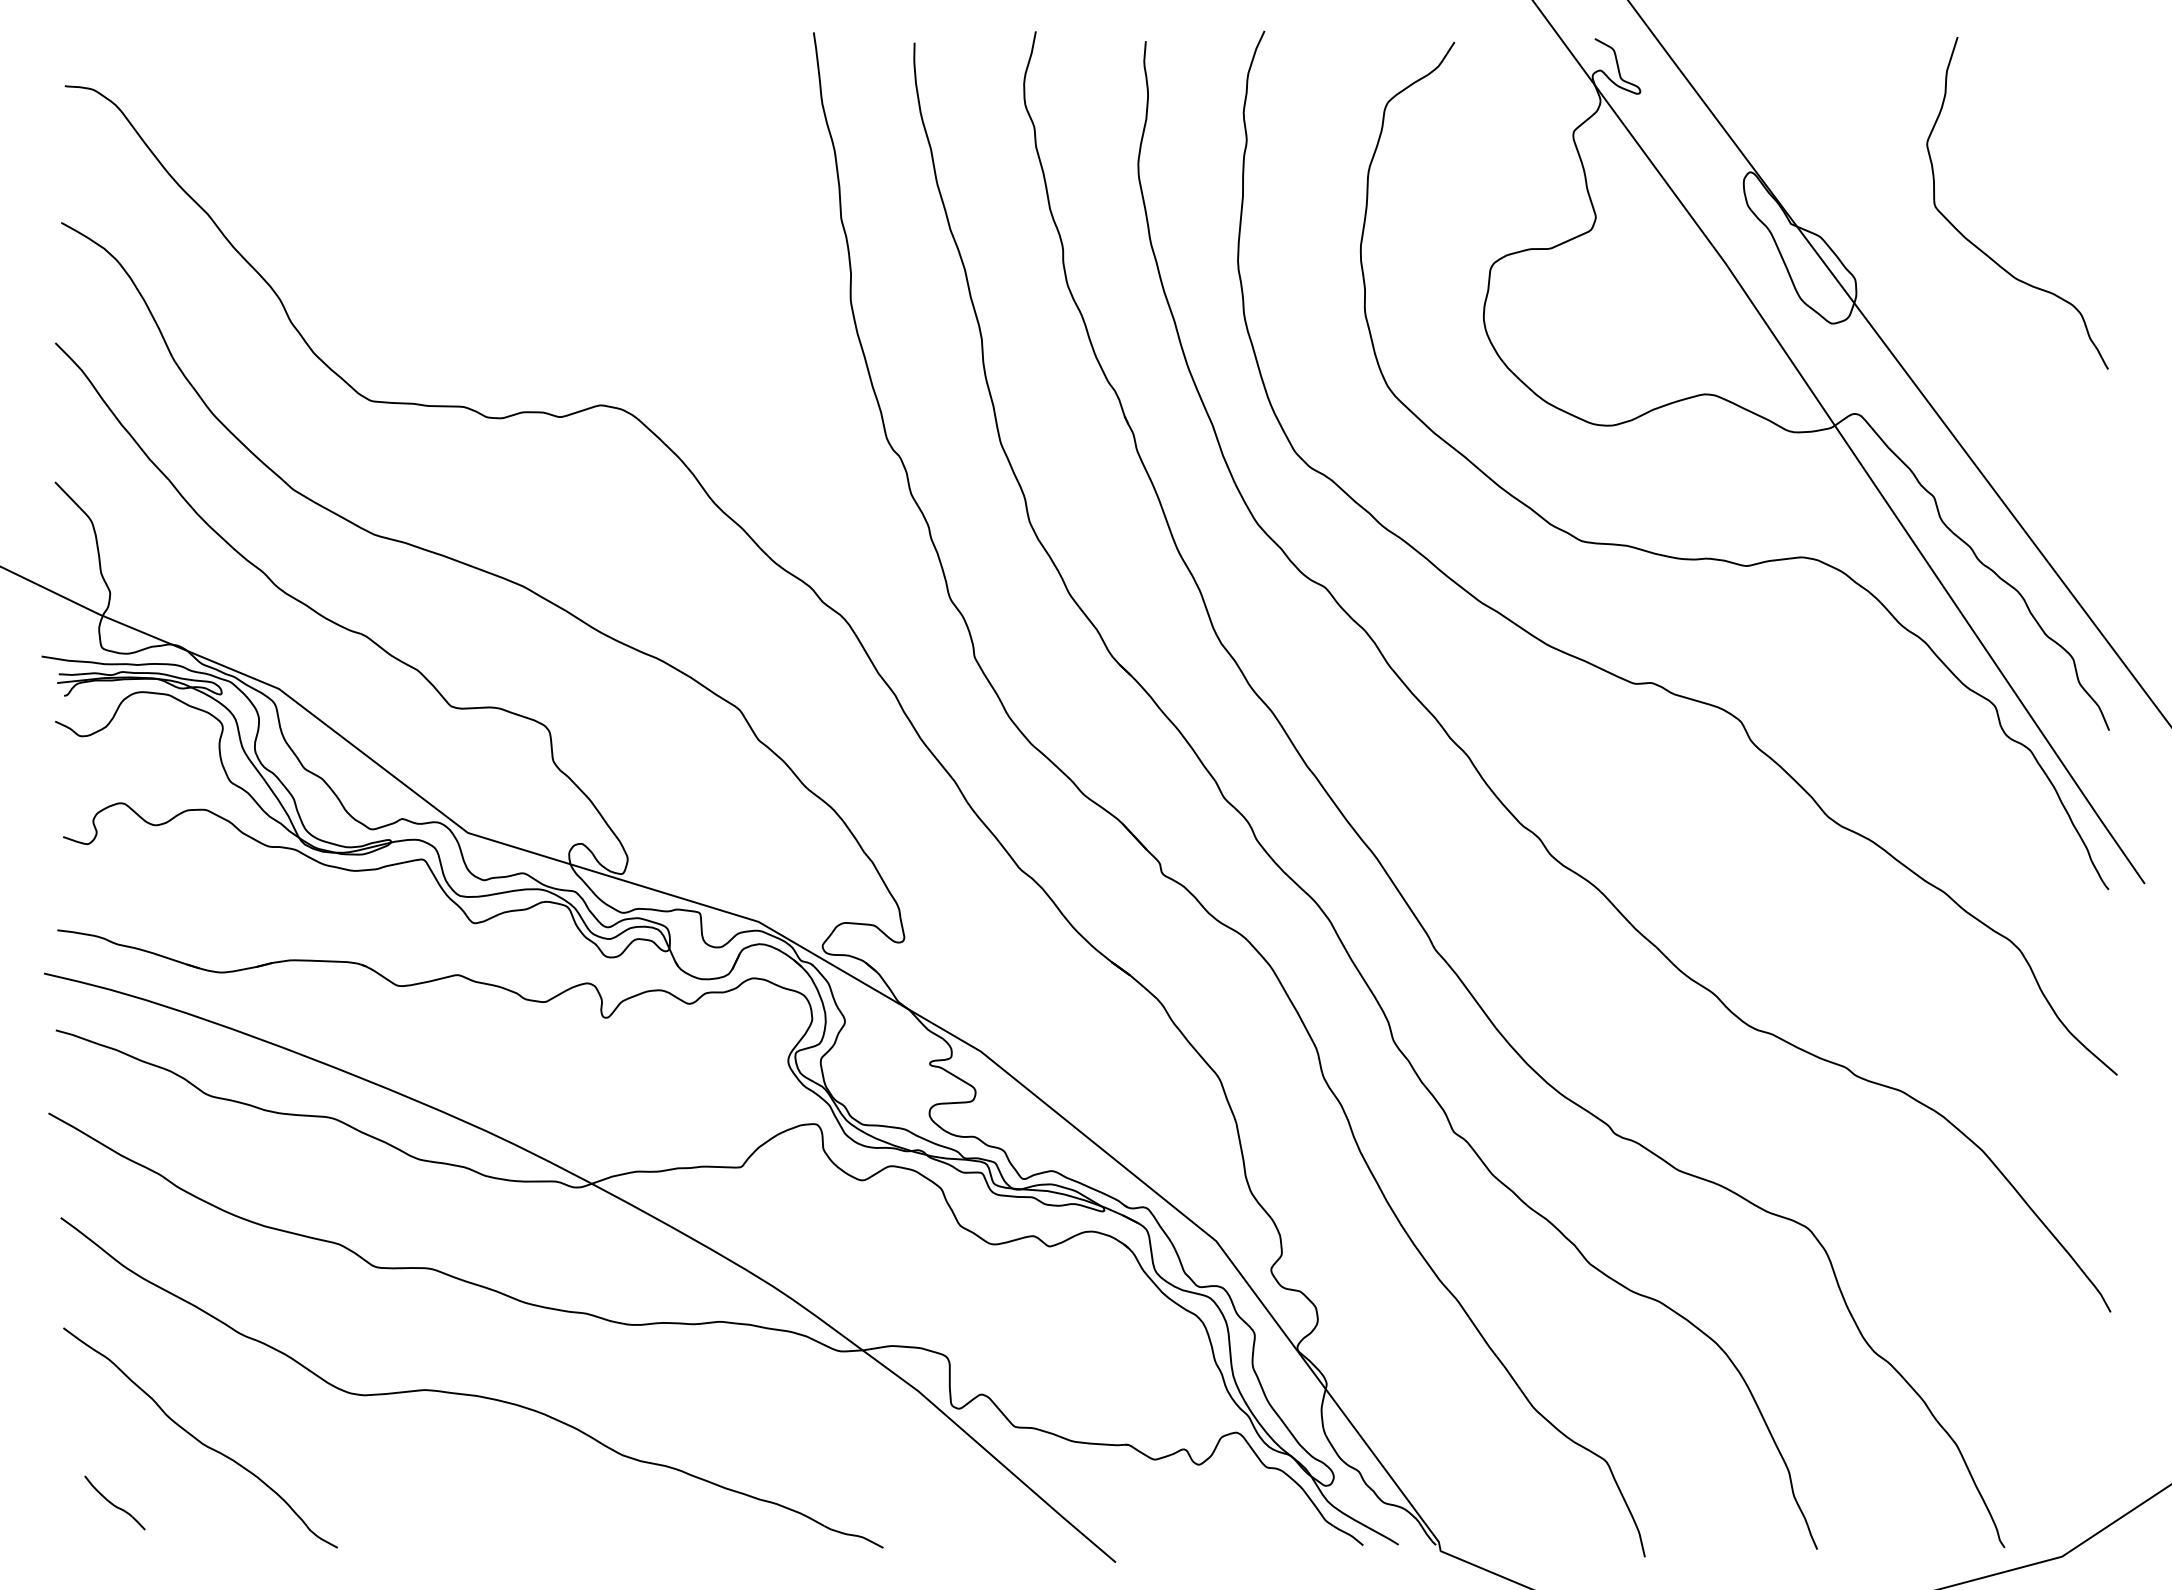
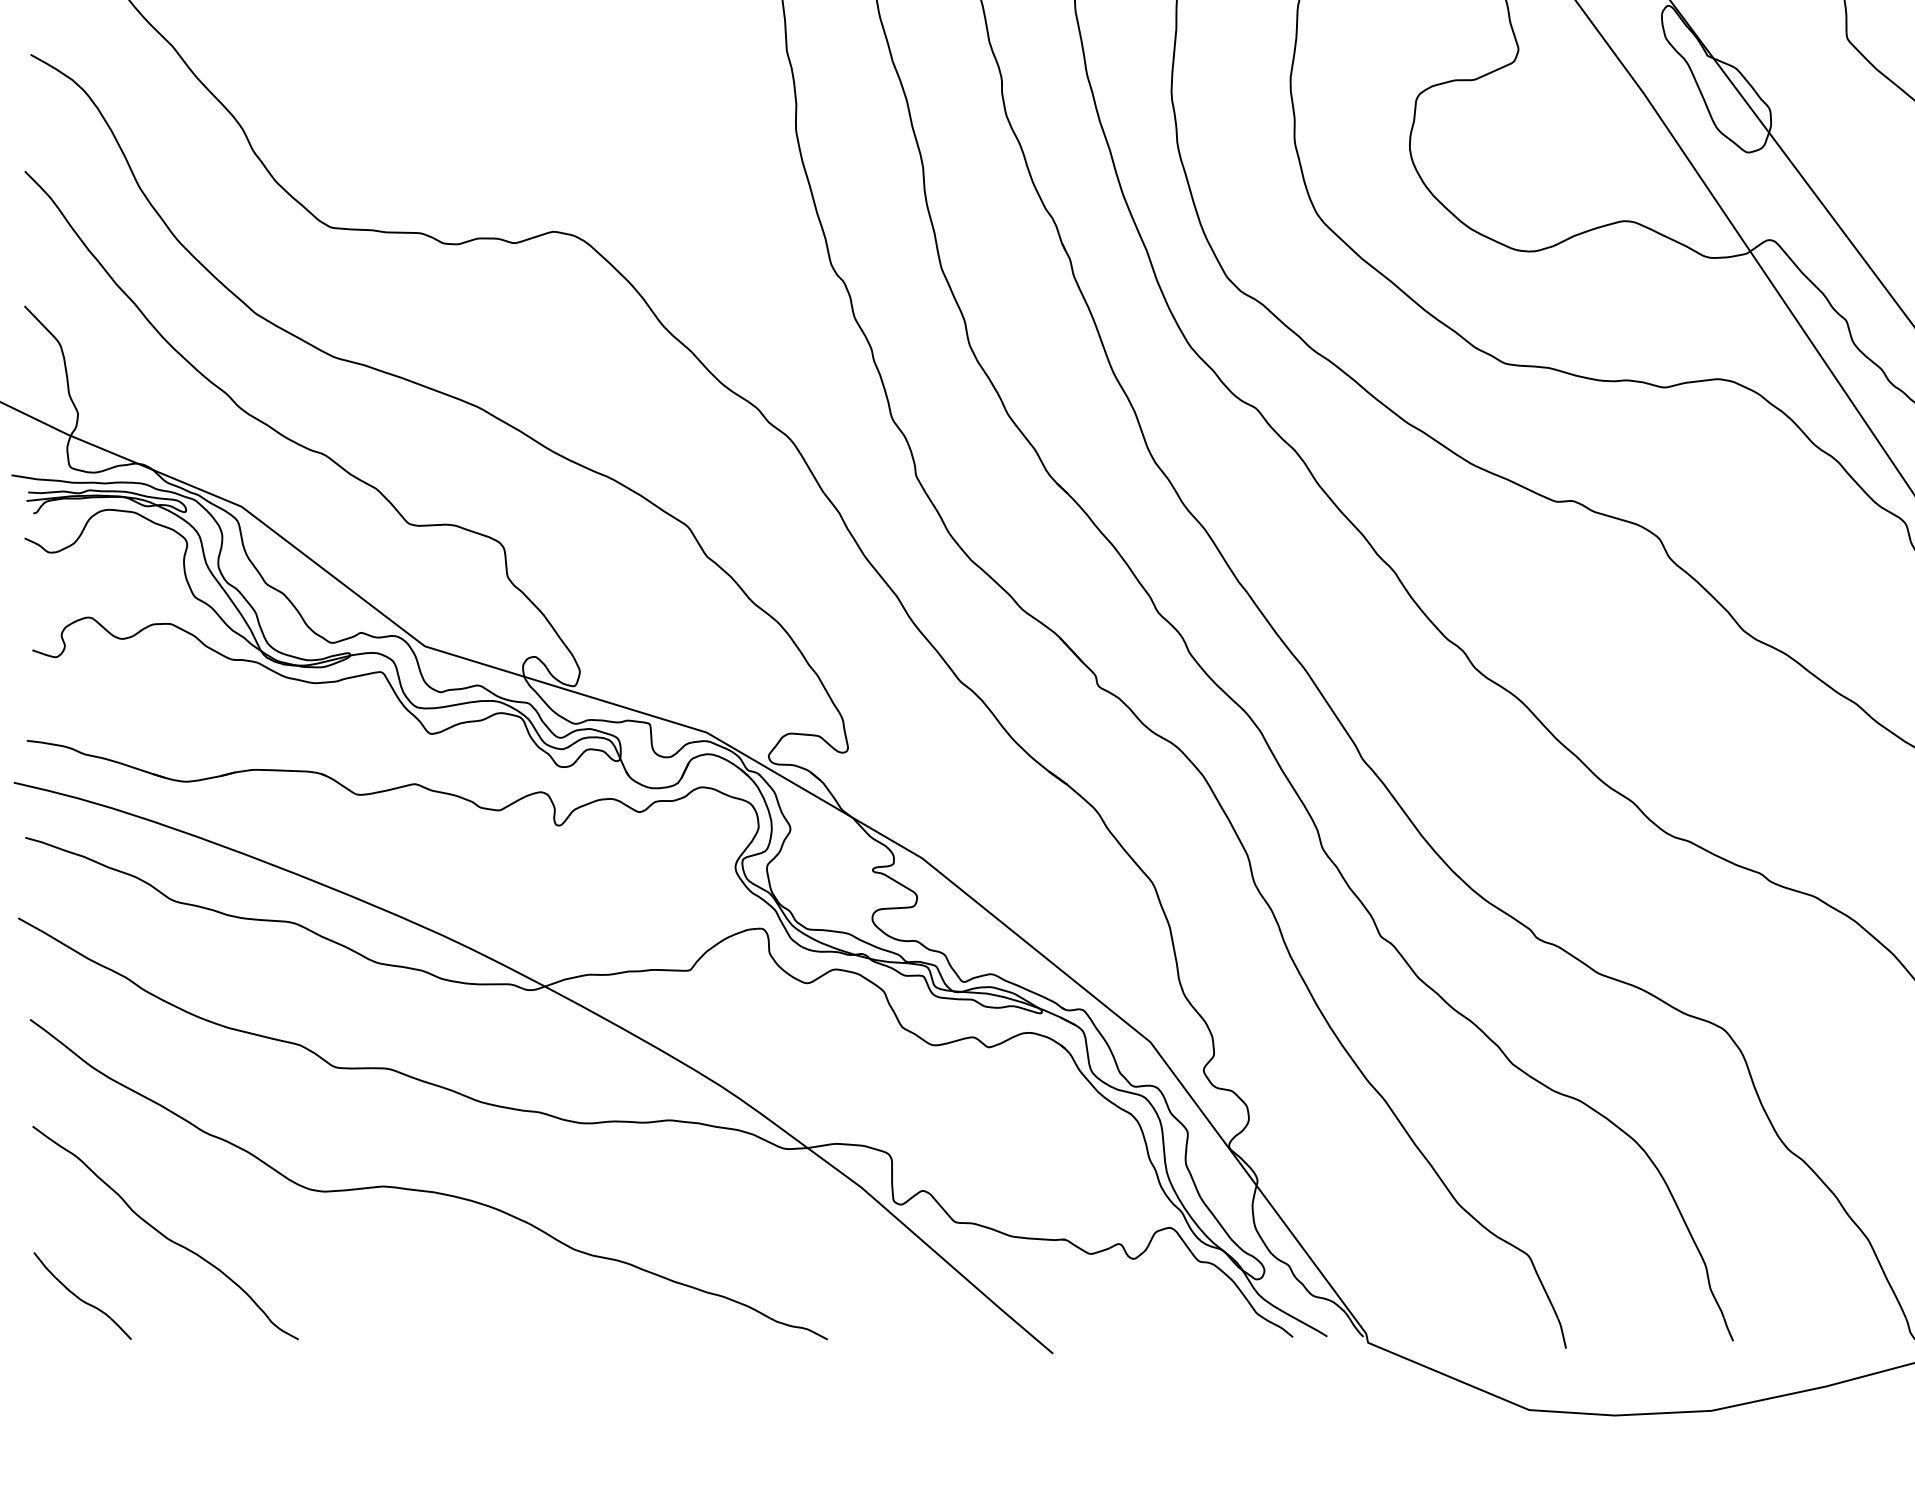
part: (114, 1502) -> (82, 1295), size x1.67

